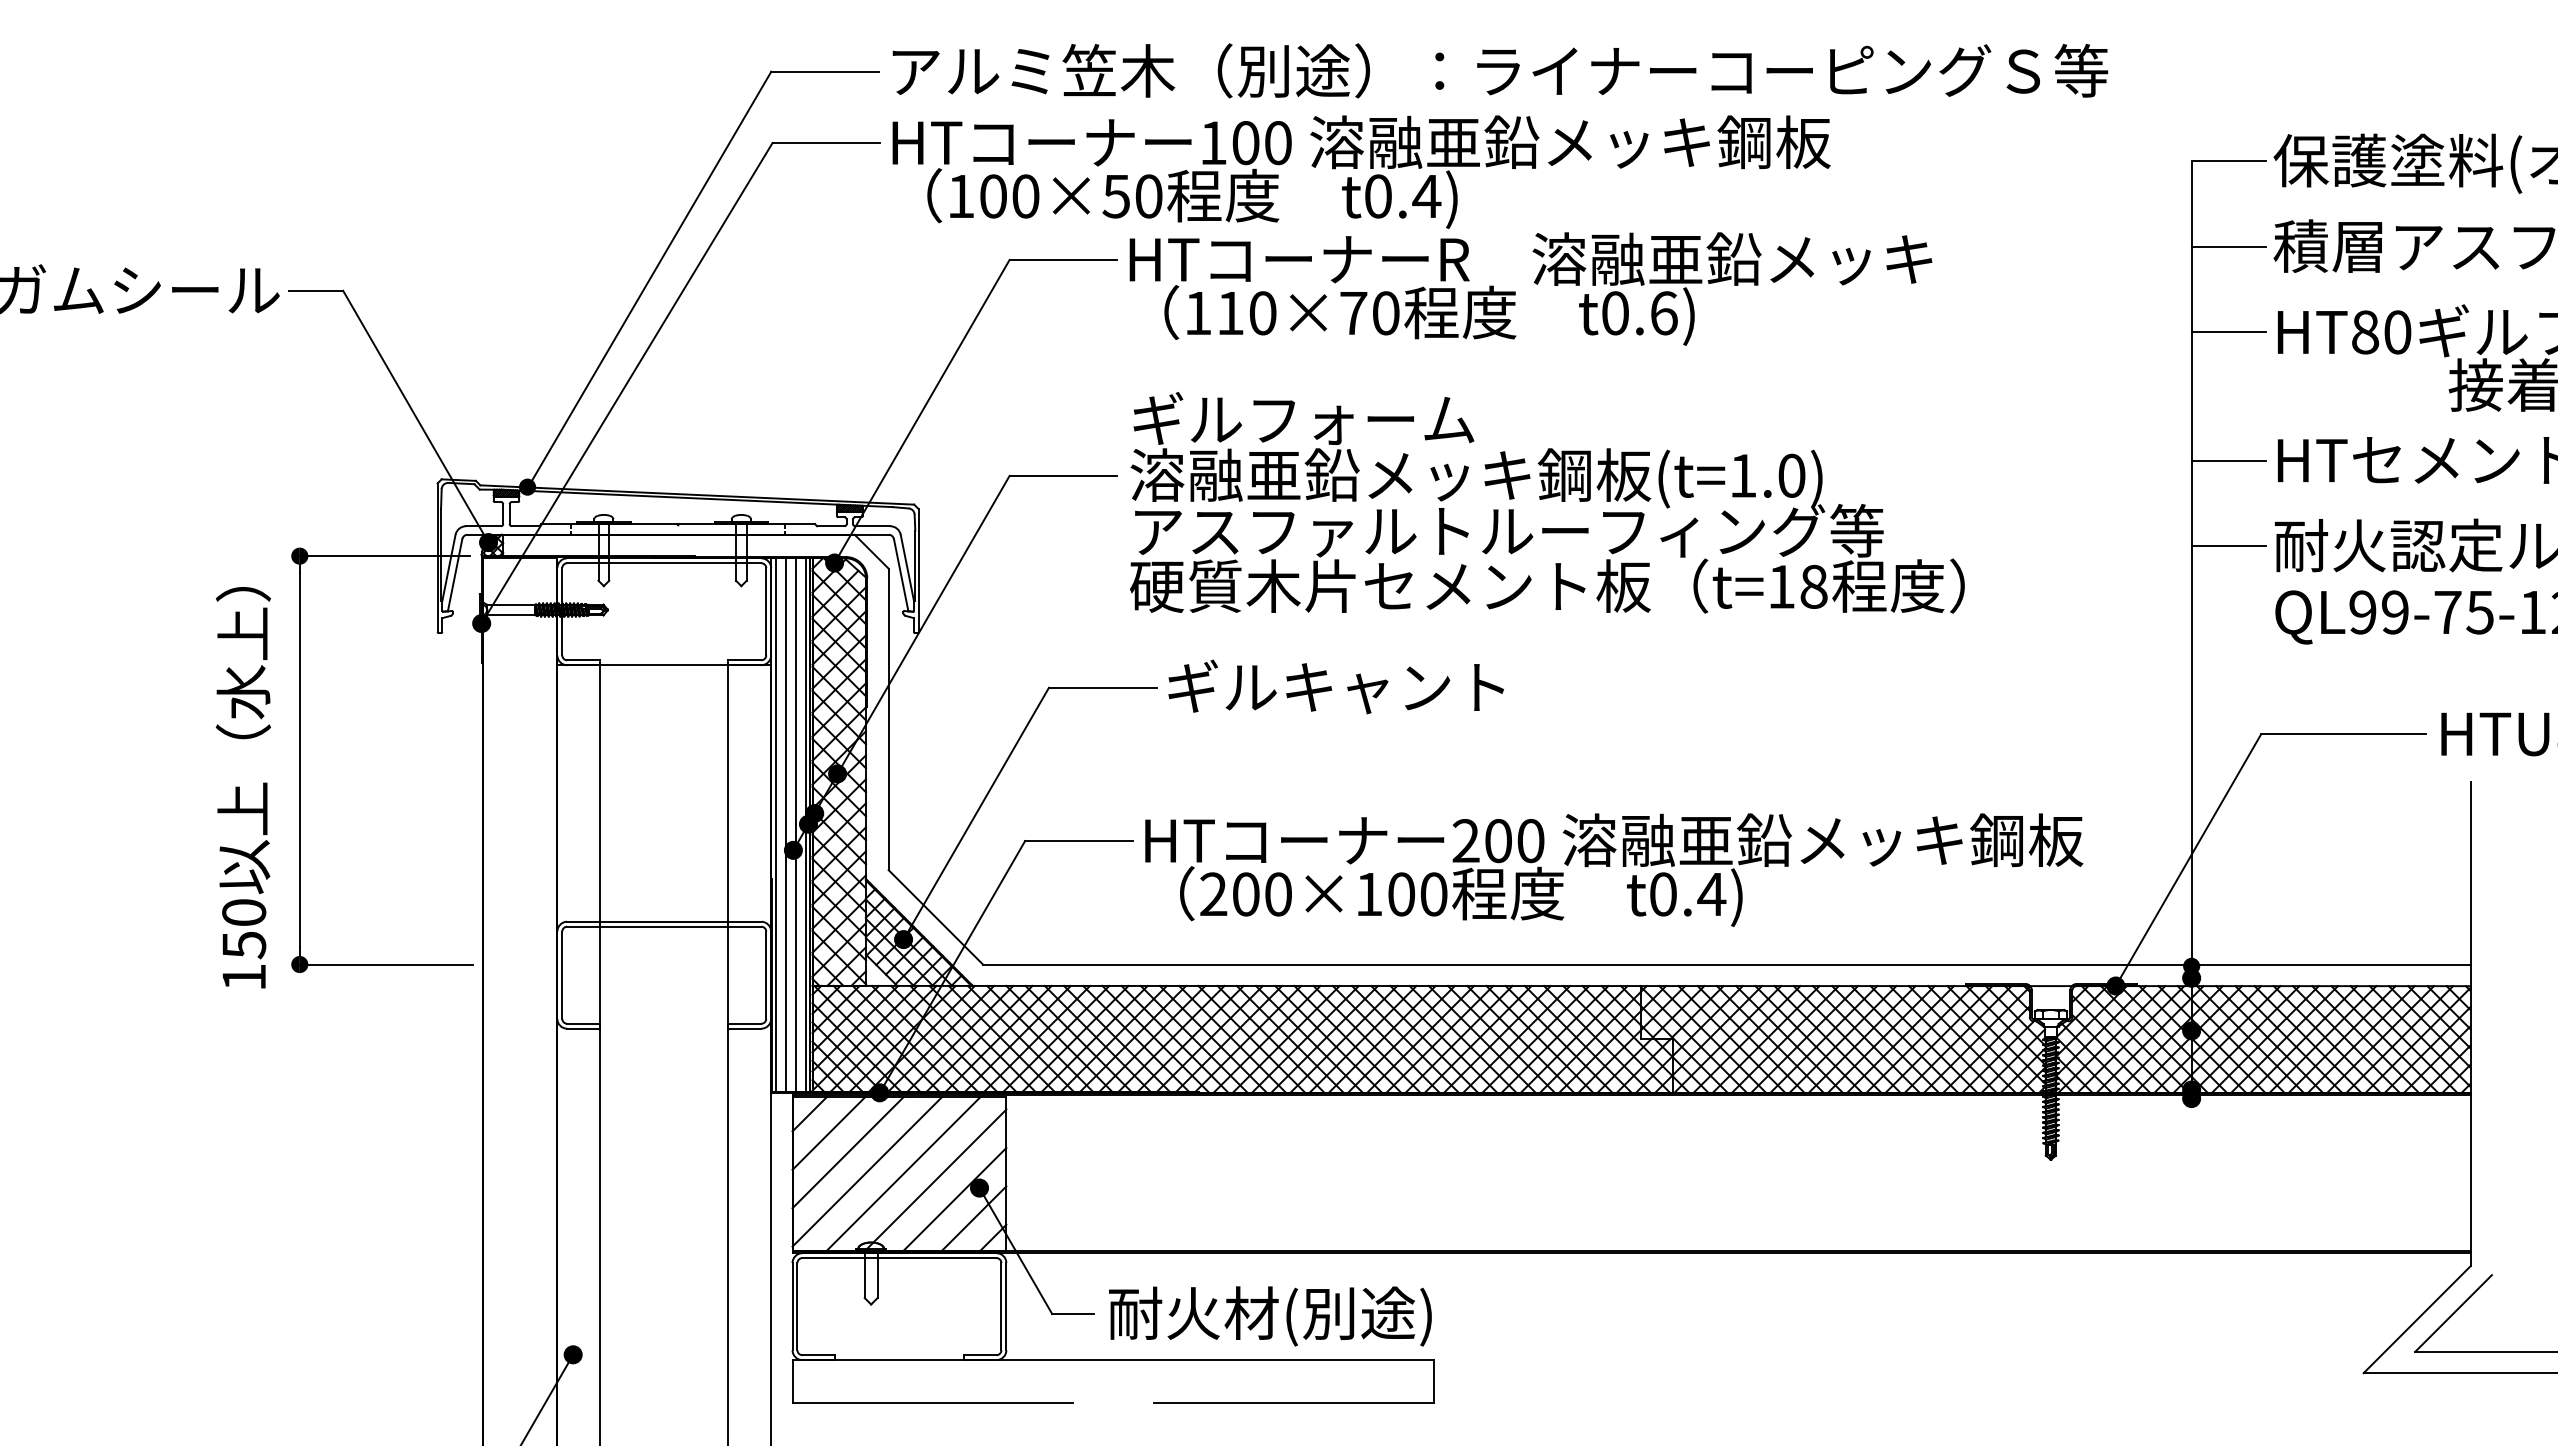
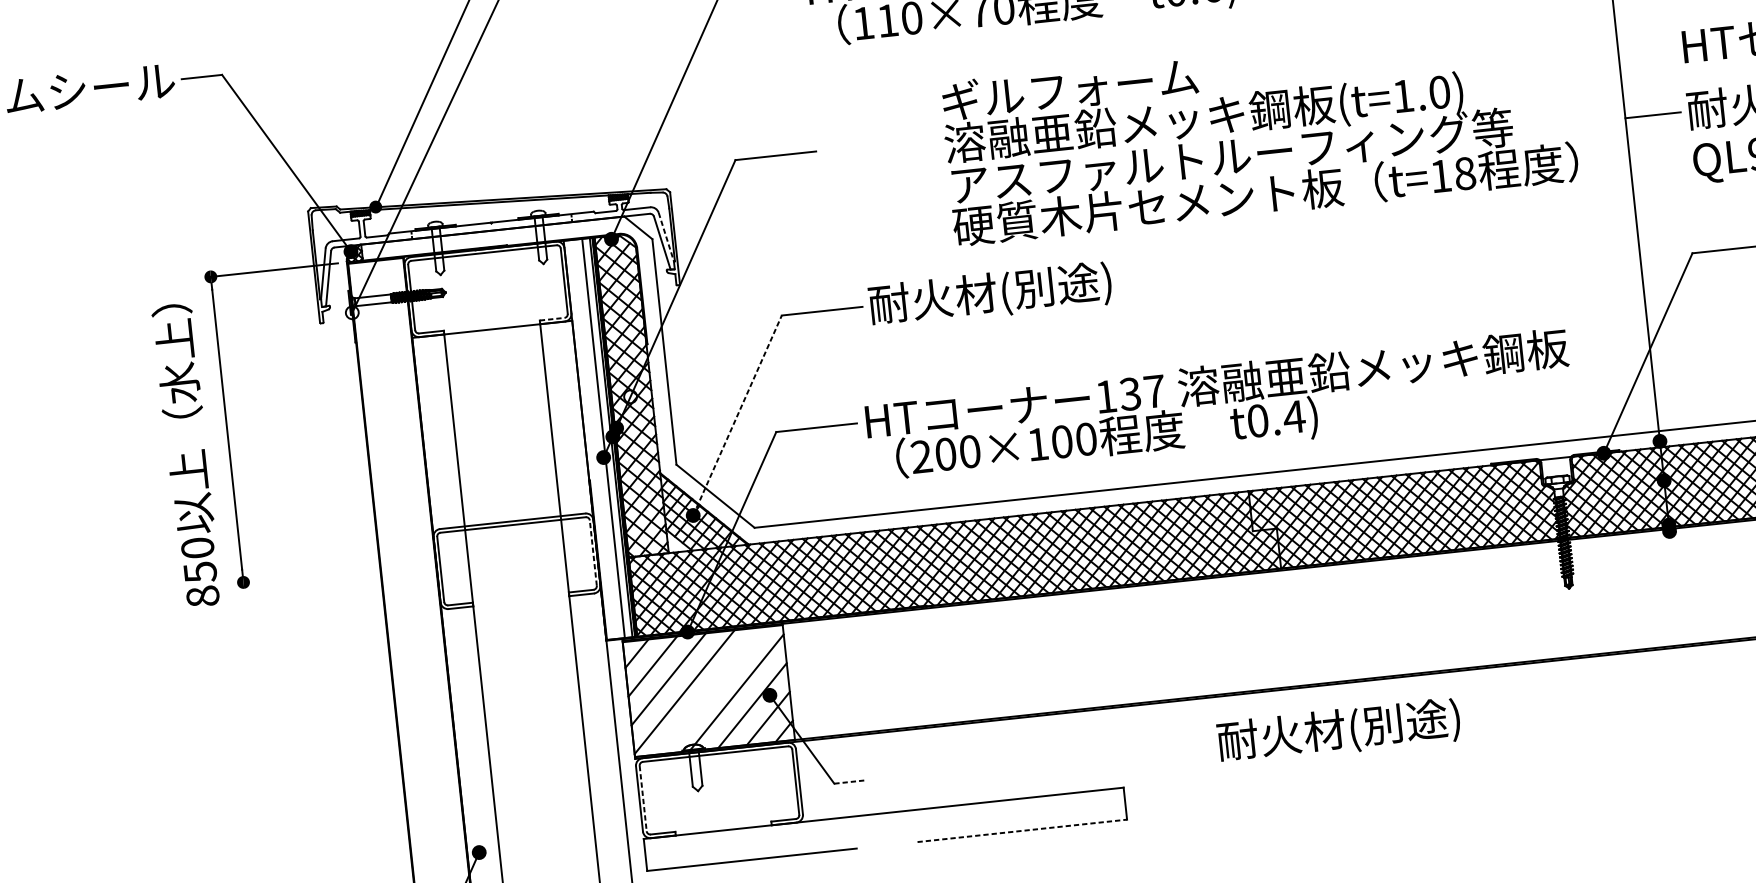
line: (2228, 460) -> (1646, 51), removed
text: (1547, 502) -> (1259, 131), moved
line: (907, 567) -> (666, 236), solid -> dashed
fill: (481, 623) -> (352, 312), removed
line: (745, 660) -> (552, 319), solid -> dashed
text: (1335, 689) -> (996, 293), ギルキャント -> 耐火材(別途)
fill: (837, 773) -> (630, 396), removed
line: (976, 813) -> (737, 415), solid -> dashed
line: (775, 824) -> (588, 439), removed
line: (785, 824) -> (595, 438), removed
text: (1498, 841) -> (1130, 394), 200 -> 137
line: (385, 964) -> (307, 575), removed
fill: (2191, 965) -> (1658, 431), removed
line: (766, 975) -> (593, 553), solid -> dashed
text: (244, 976) -> (203, 595), 150 -> 850
line: (903, 1173) -> (711, 690), removed
line: (797, 1306) -> (643, 798), solid -> dashed
line: (1073, 1313) -> (850, 781), solid -> dashed
text: (1270, 1316) -> (1339, 731), moved
line: (1294, 1402) -> (1022, 830), solid -> dashed

